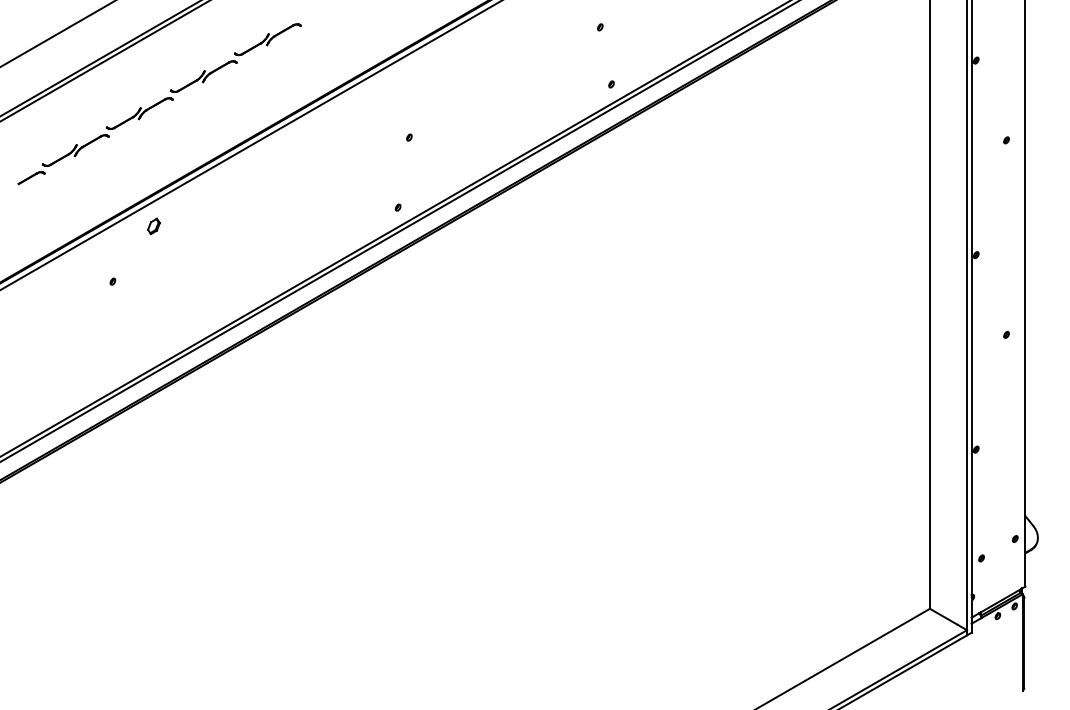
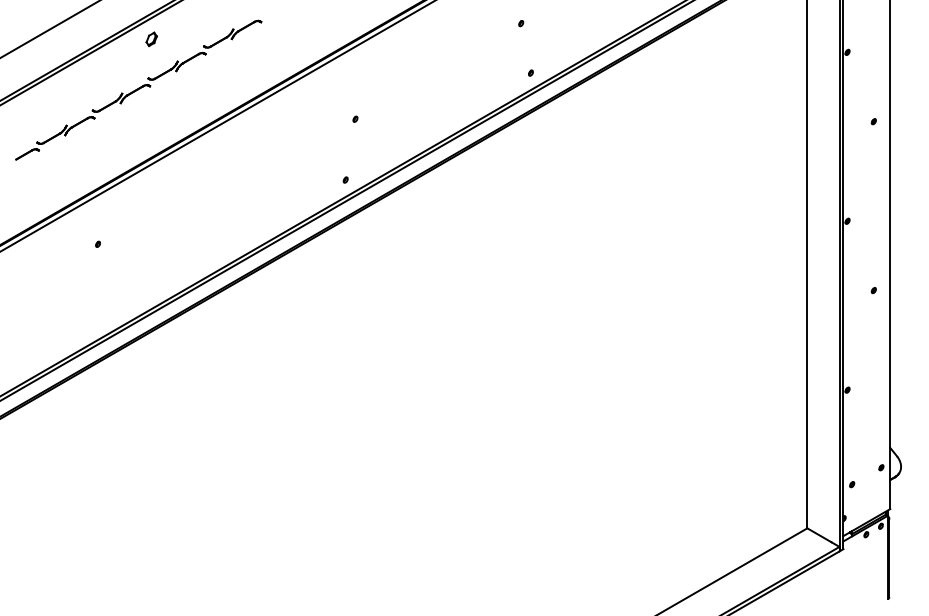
part: (153, 226) -> (151, 39), moved

